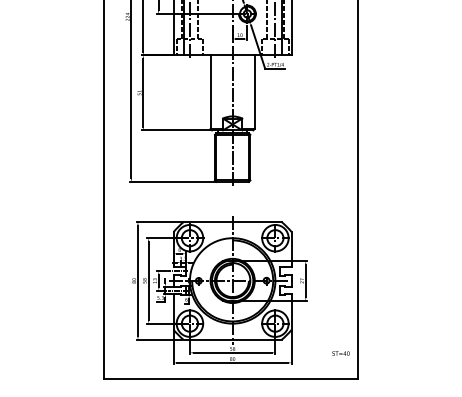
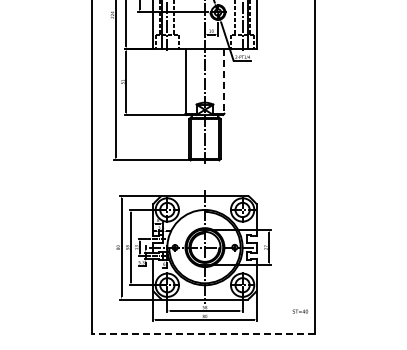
line: (254, 92) -> (224, 81), solid -> dashed
line: (231, 378) -> (203, 333), solid -> dashed

